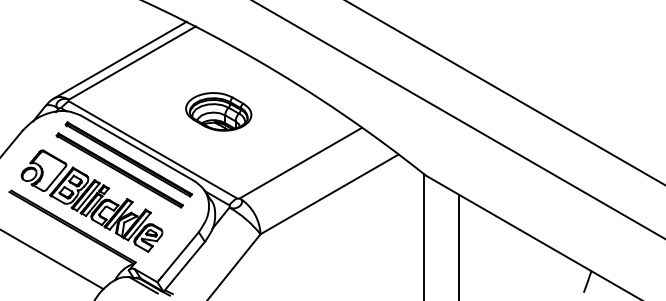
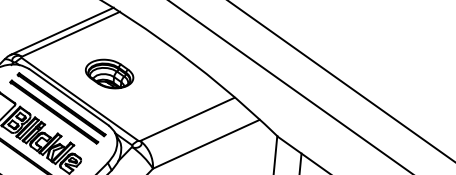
part: (218, 111) -> (109, 73), moved

